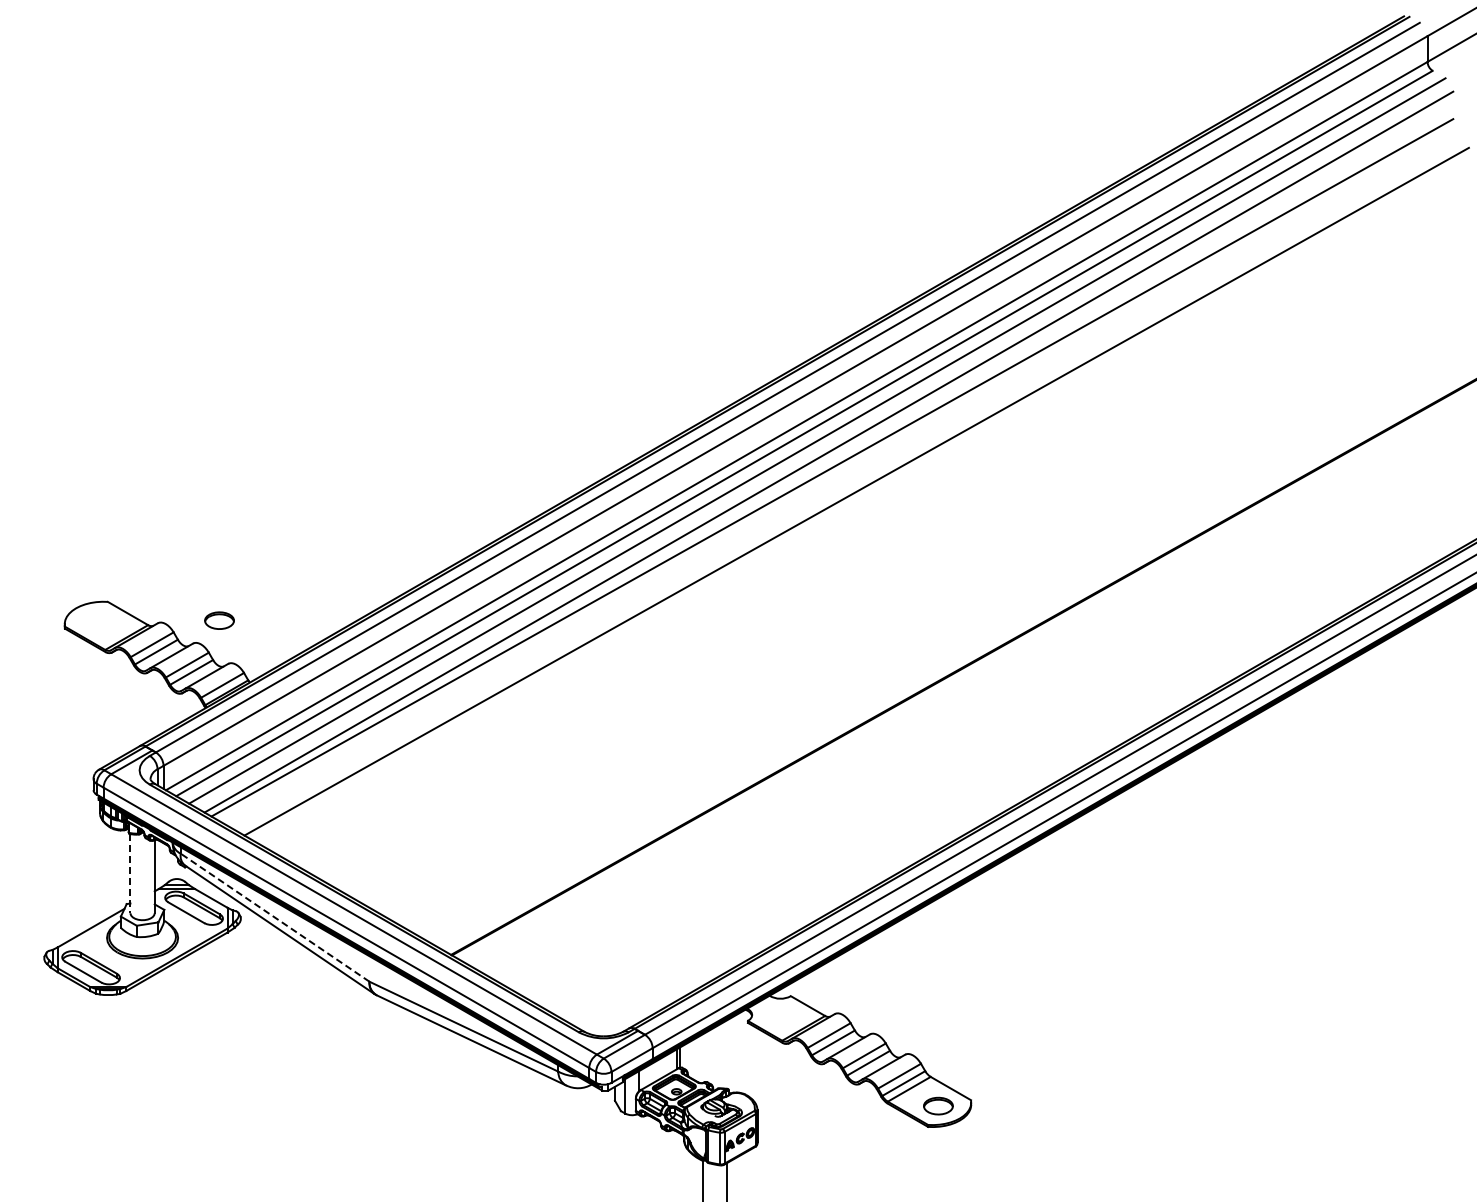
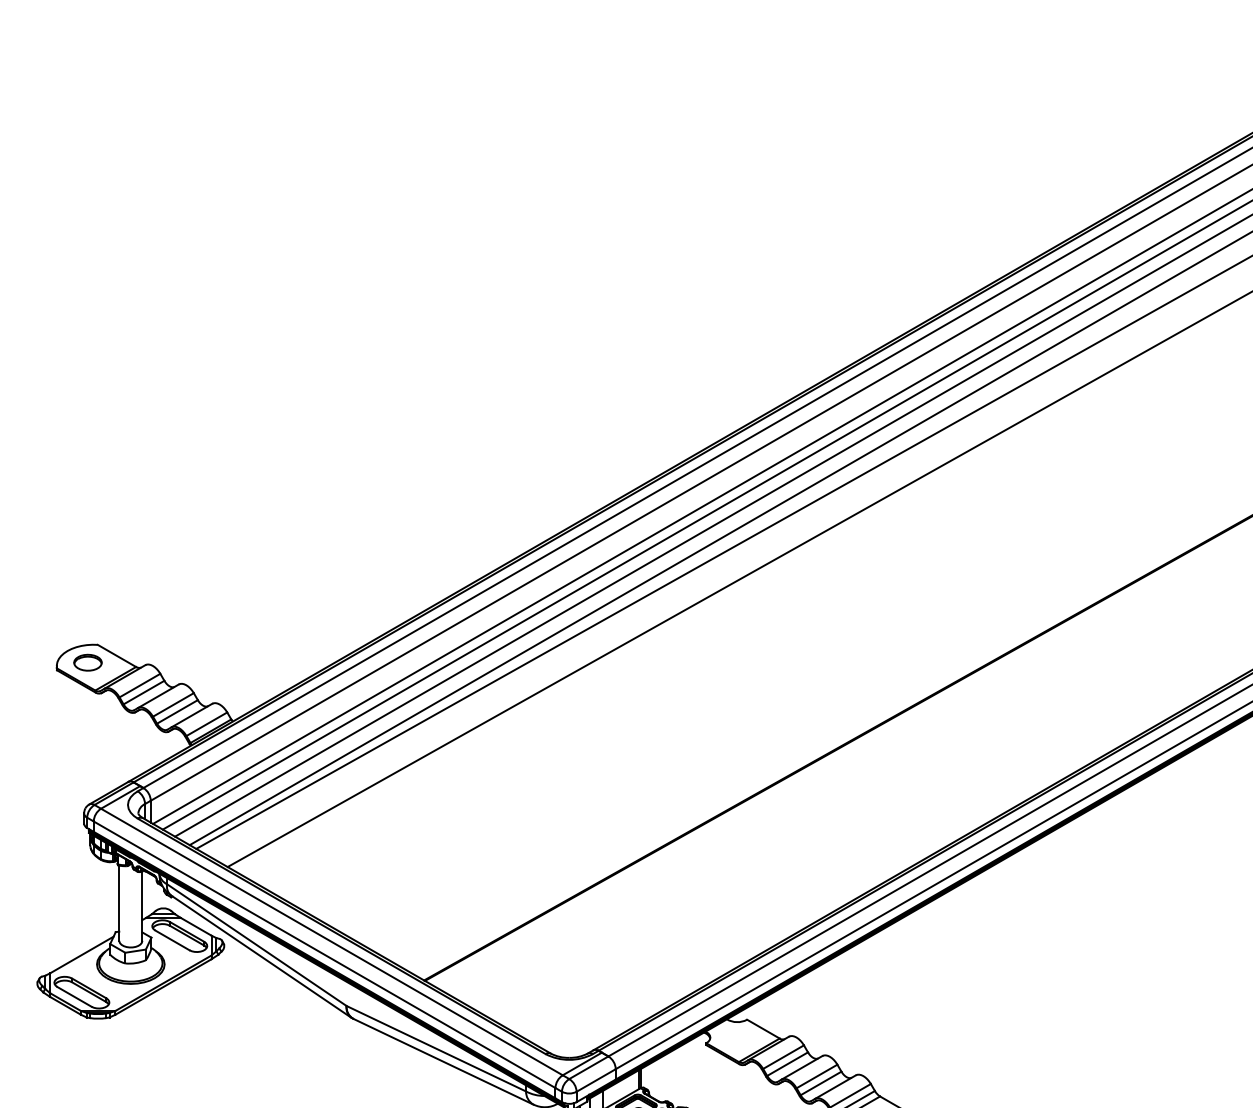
part: (219, 620) -> (87, 662), moved
line: (130, 874) -> (119, 904), dashed -> solid
line: (274, 917) -> (256, 944), dashed -> solid

